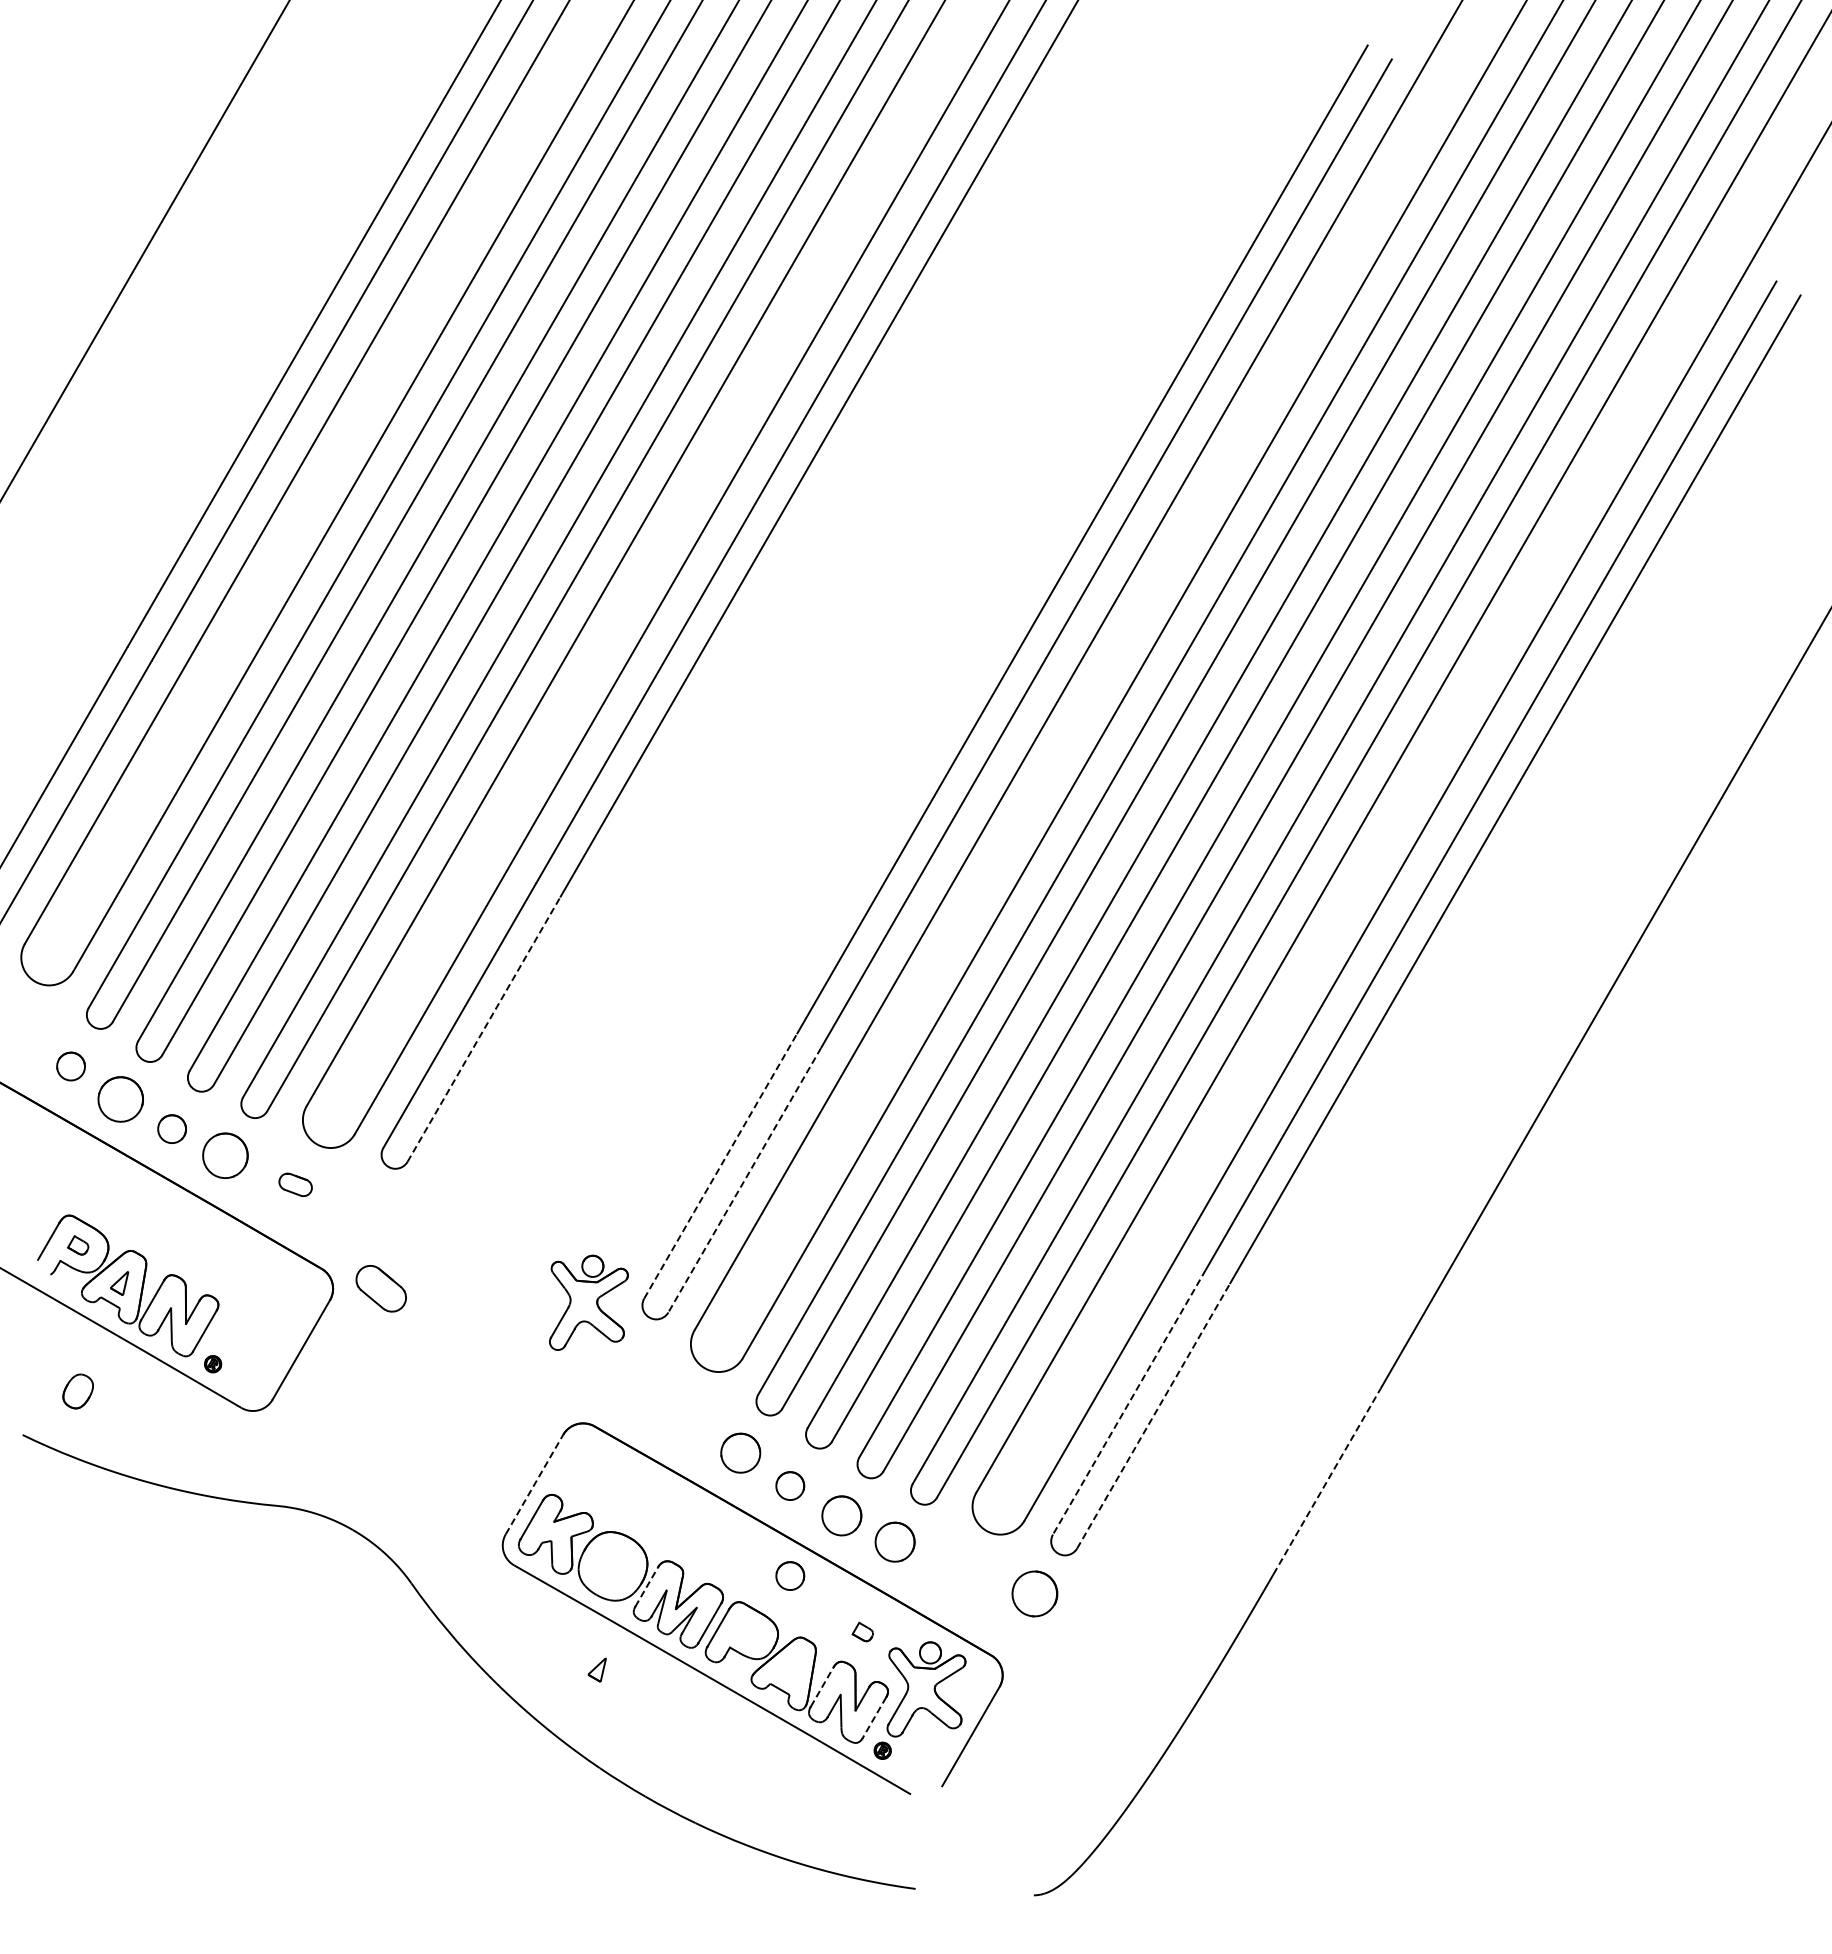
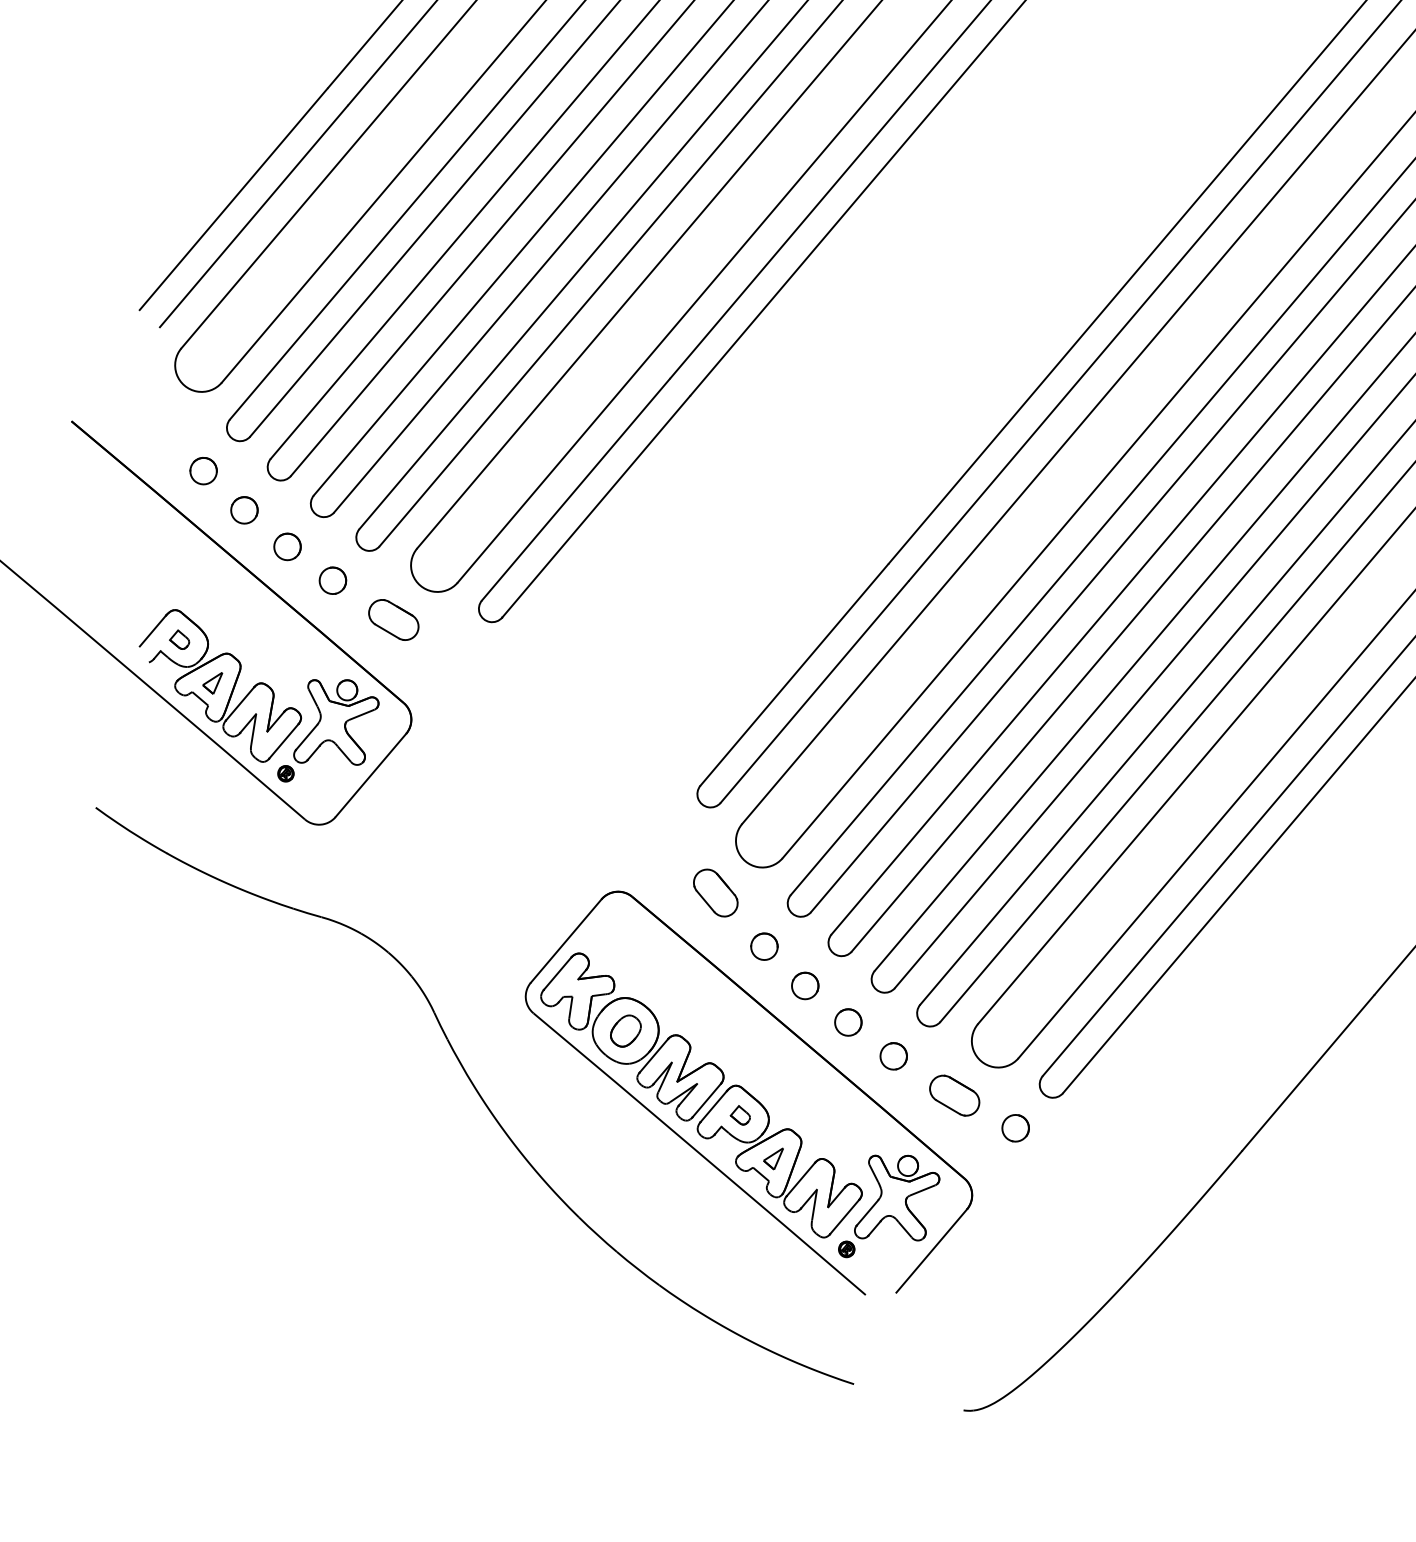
line: (483, 1029) -> (595, 506), dashed -> solid
part: (120, 1099) -> (244, 510), size x0.62
part: (225, 1155) -> (333, 580), size x0.62
line: (720, 1166) -> (794, 675), dashed -> solid
line: (744, 1180) -> (814, 692), dashed -> solid
part: (295, 1184) -> (393, 619), size x1.67
part: (380, 1288) -> (715, 892), moved
part: (588, 1302) -> (337, 723), moved
part: (77, 1391) -> (625, 1030), moved
line: (1129, 1402) -> (1136, 965), dashed -> solid
line: (1153, 1416) -> (1156, 982), dashed -> solid
part: (740, 1452) -> (764, 946), size x0.71
line: (1327, 1481) -> (1308, 1073), dashed -> solid
line: (534, 1484) -> (566, 941), dashed -> solid
part: (841, 1515) -> (848, 1022), size x0.71
part: (894, 1542) -> (893, 1056), size x0.71
part: (965, 1571) -> (954, 1095), added
part: (790, 1575) -> (790, 1069), removed
line: (646, 1586) -> (653, 1055), dashed -> solid
part: (1034, 1593) -> (1015, 1128), size x0.62
part: (862, 1631) -> (740, 1114), moved
part: (596, 1669) -> (772, 1157), moved
line: (822, 1687) -> (801, 1179), dashed -> solid
line: (874, 1718) -> (844, 1217), dashed -> solid

